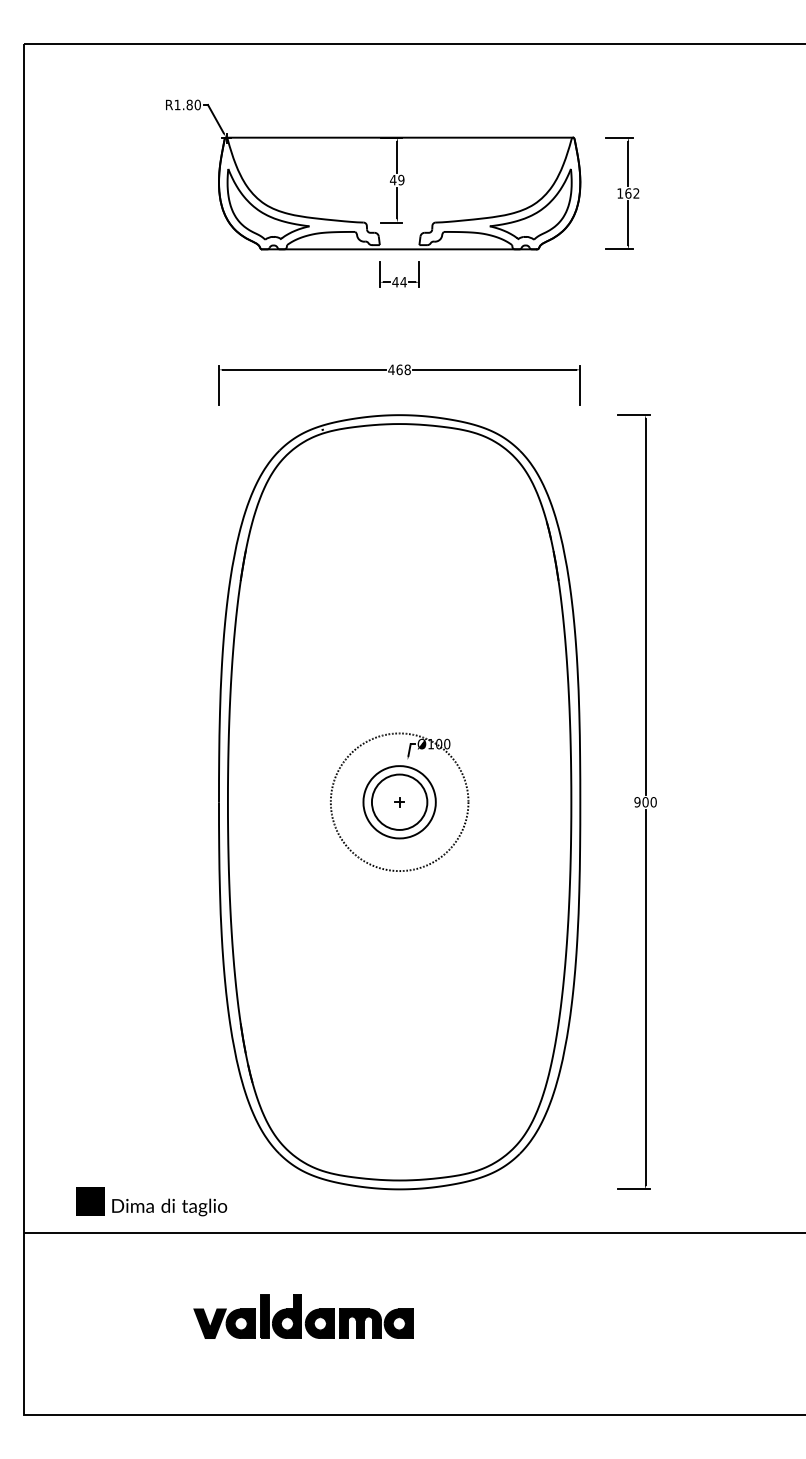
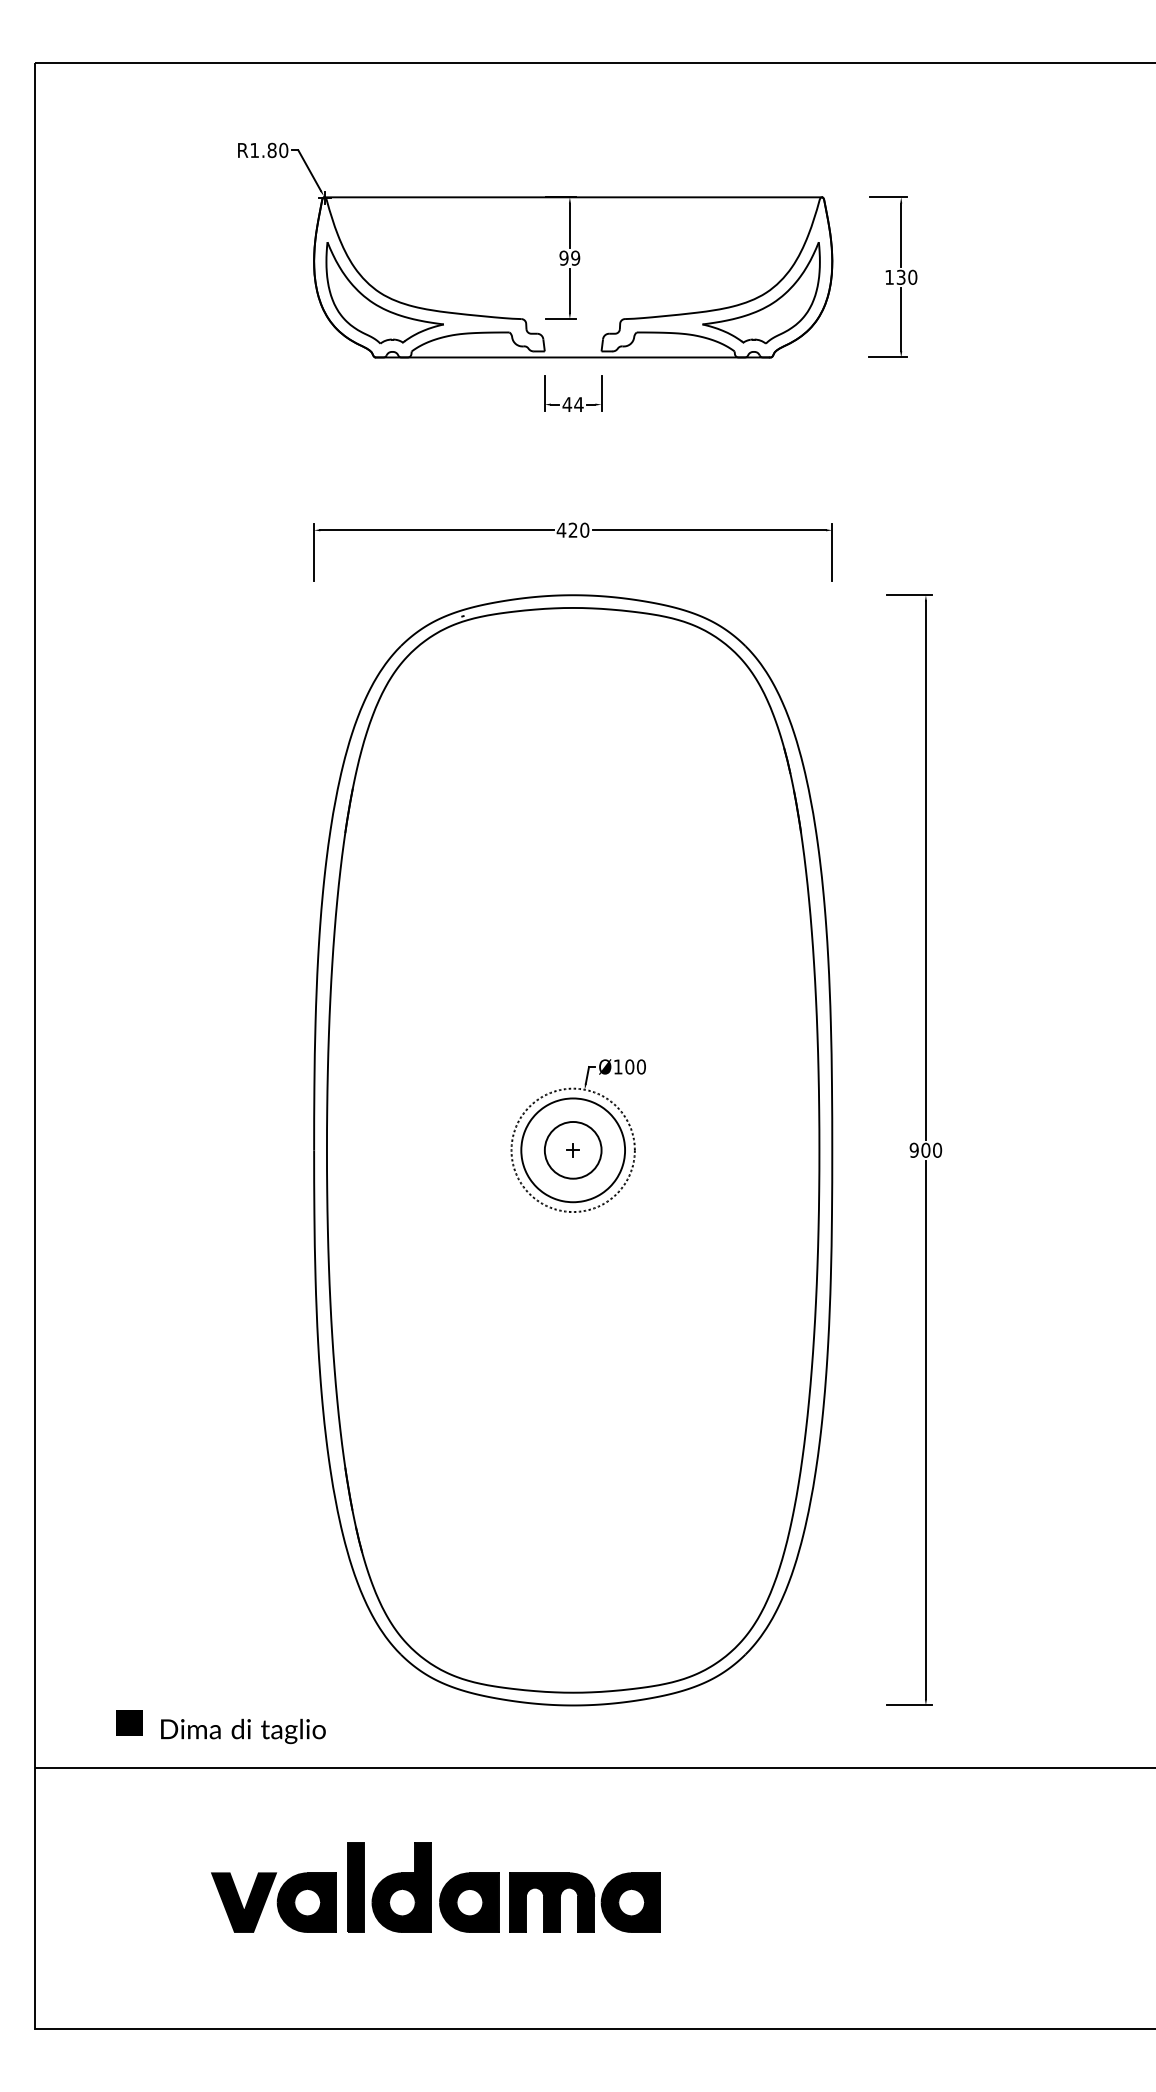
text: (393, 179) -> (564, 257), 49 -> 99
text: (632, 193) -> (907, 277), 162 -> 130
text: (403, 369) -> (578, 529), 468 -> 420
circle: (399, 802) -> (572, 1150), size x0.62
circle: (399, 802) -> (572, 1150), size x0.71
part: (89, 1200) -> (128, 1721), size x0.62
part: (303, 1316) -> (435, 1887), size x1.43

